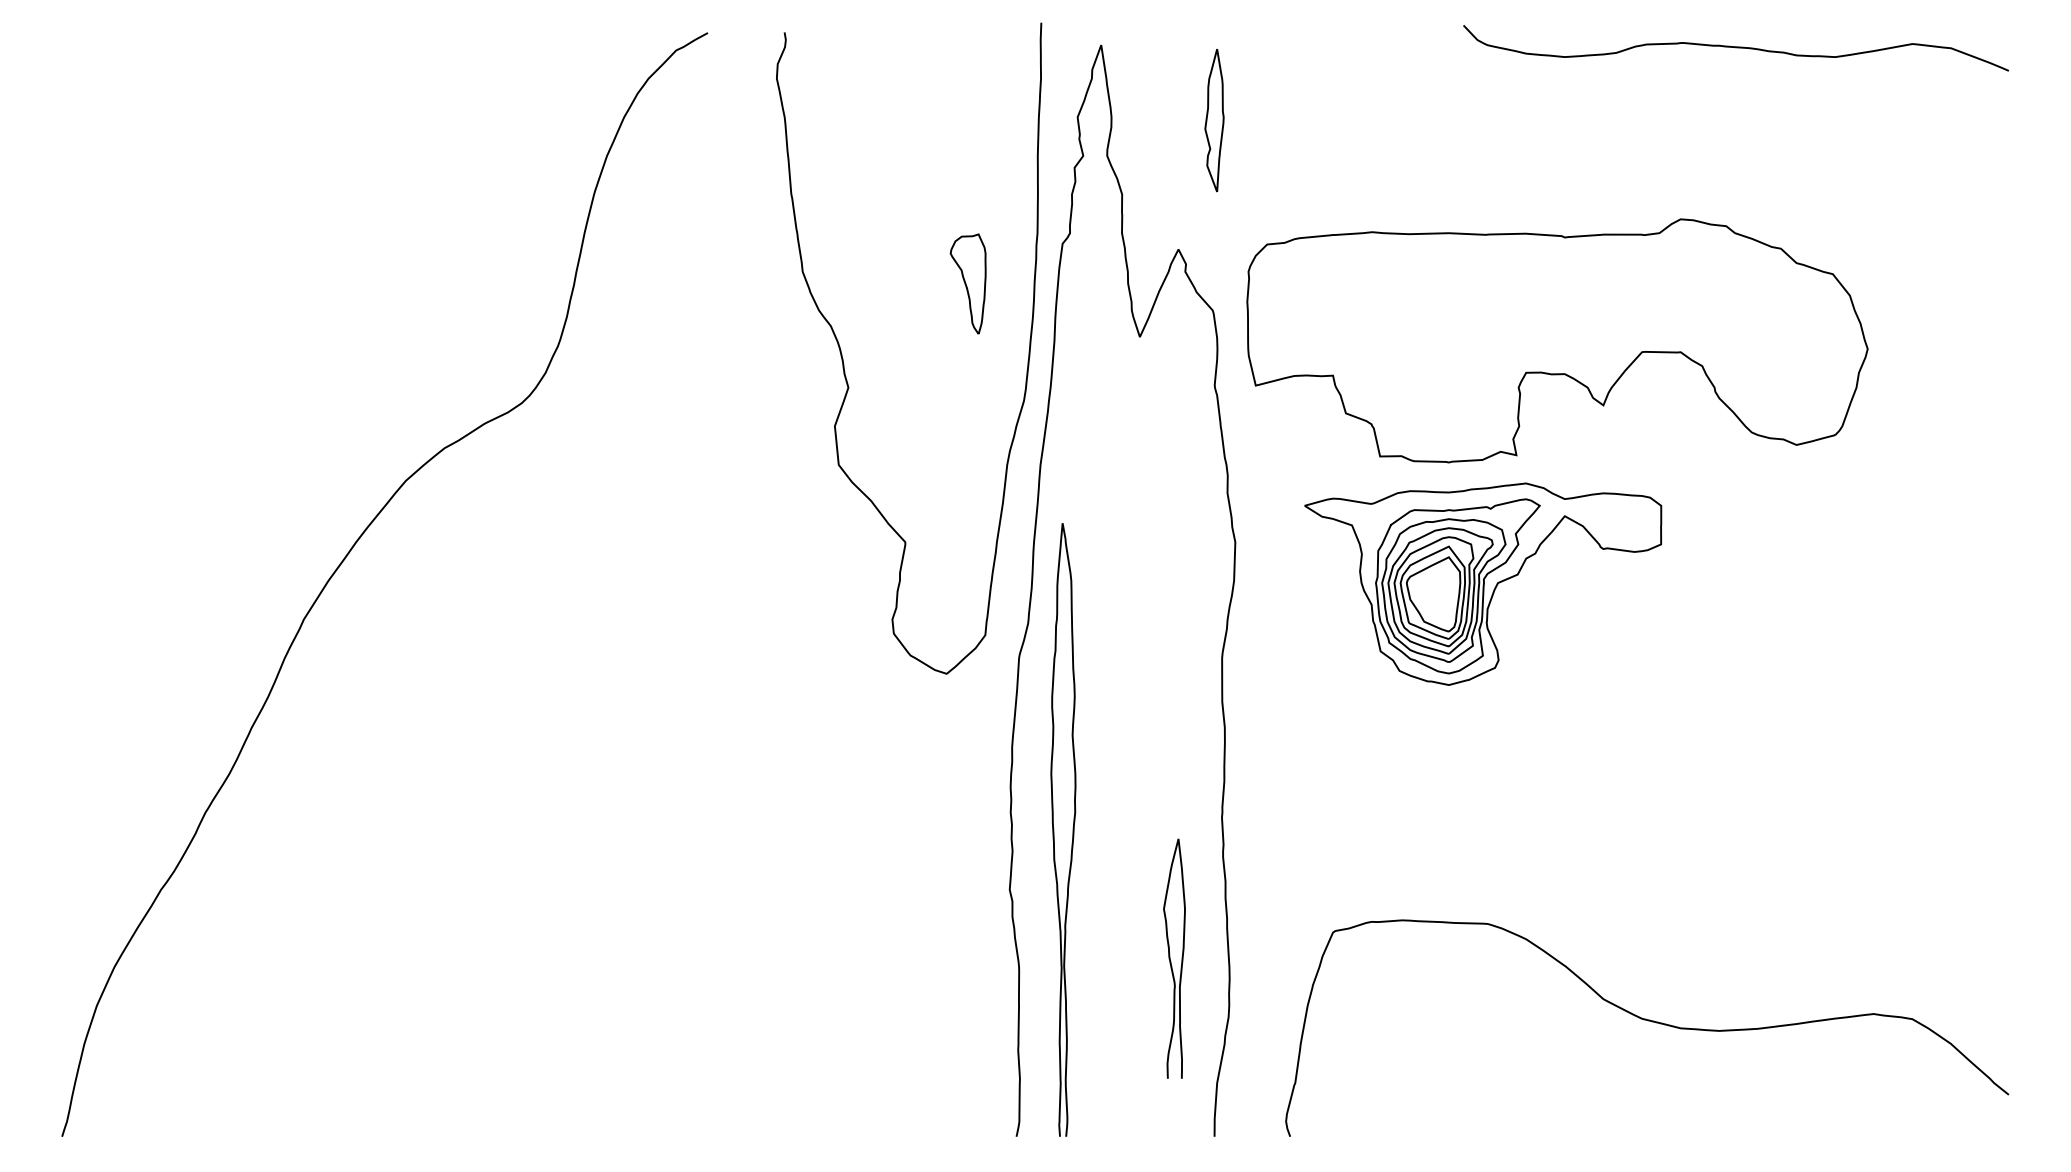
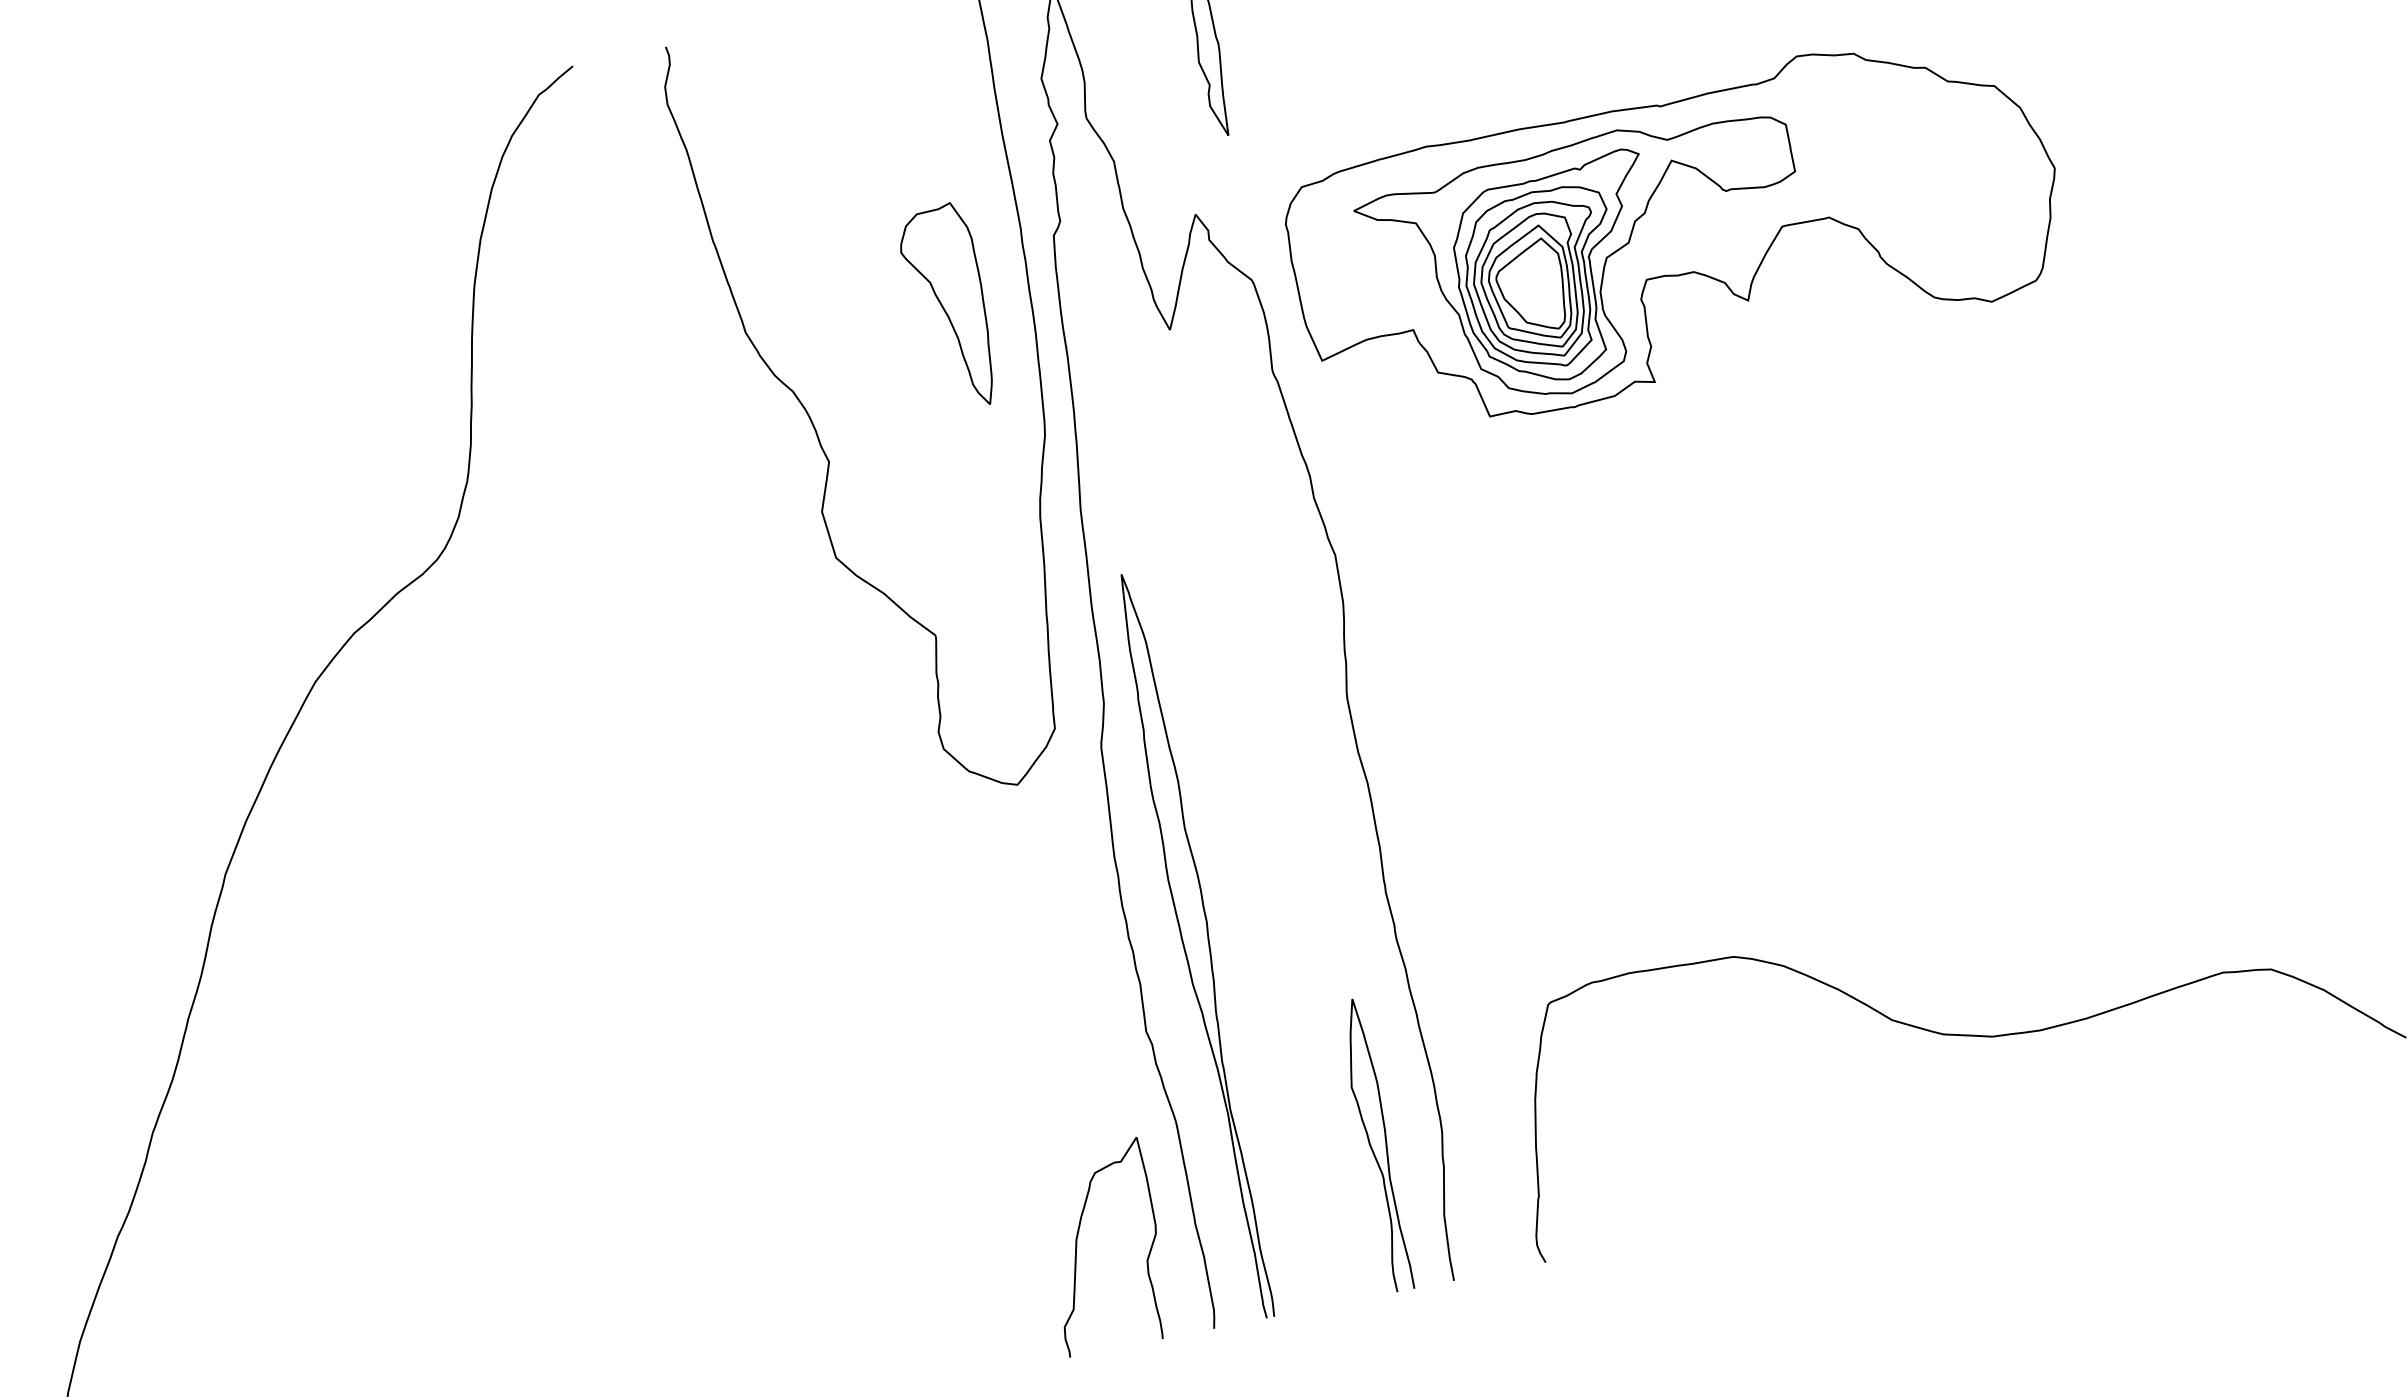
part: (968, 283) -> (949, 306), size x1.67
part: (1483, 583) -> (1589, 261), moved
curve: (1170, 958) -> (1371, 1145), moved
curve: (921, 1048) -> (1077, 1244), added

